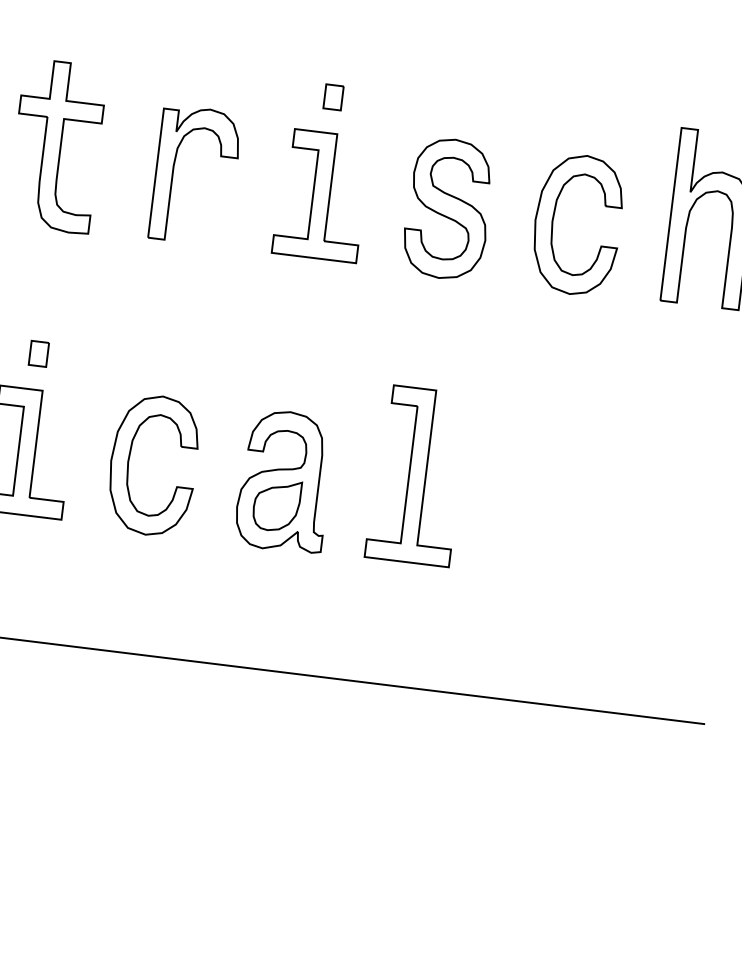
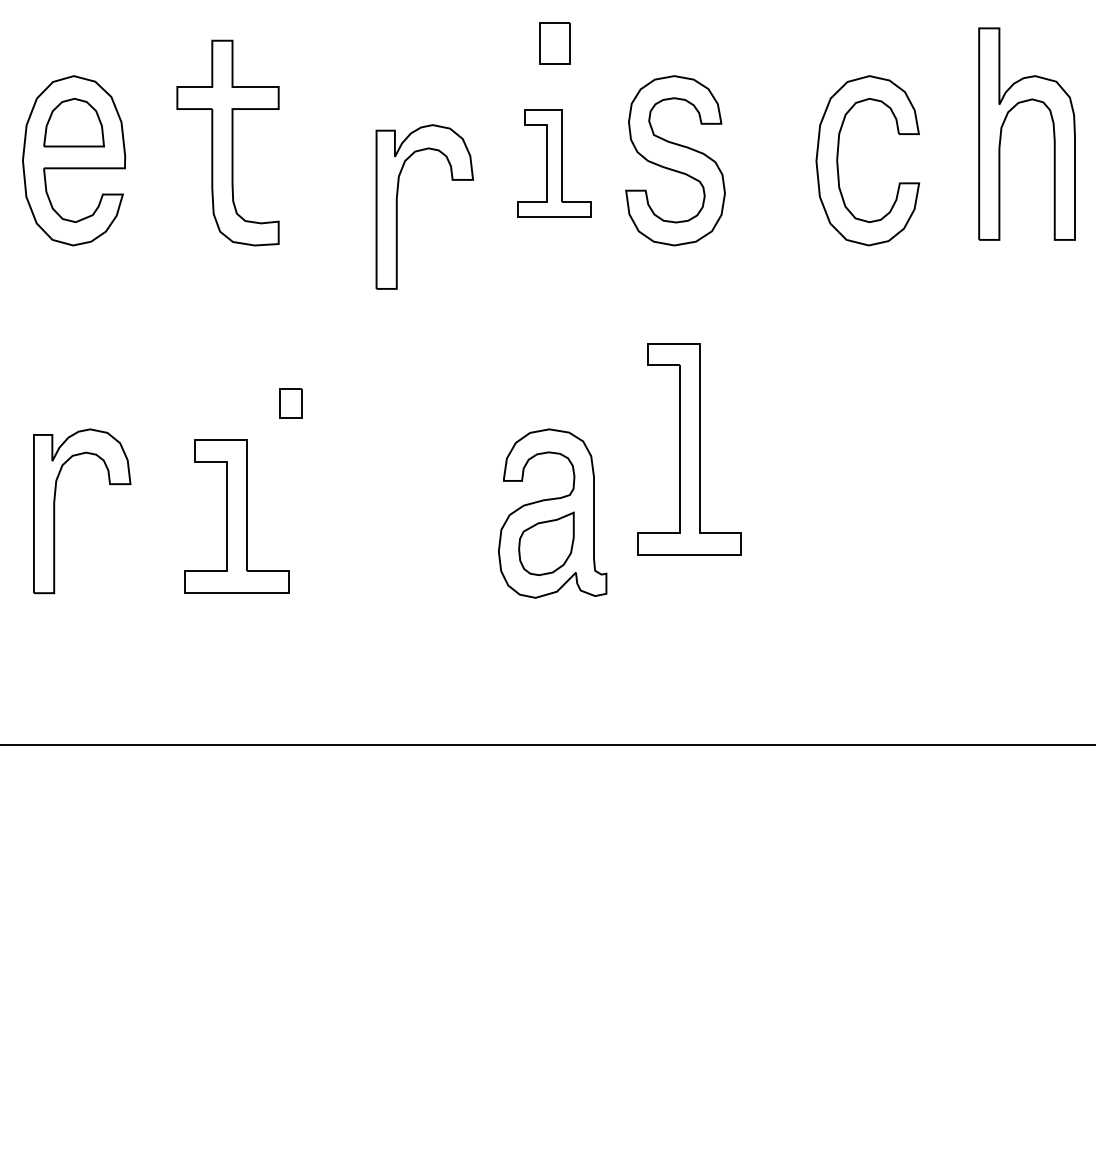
part: (333, 96) -> (554, 42), size x1.4
part: (173, 172) -> (397, 206), moved
part: (321, 195) -> (554, 163), size x0.7
part: (448, 208) -> (675, 160), moved
part: (38, 353) -> (290, 403), moved
part: (130, 458) -> (362, 508), removed
part: (417, 475) -> (689, 449), moved

